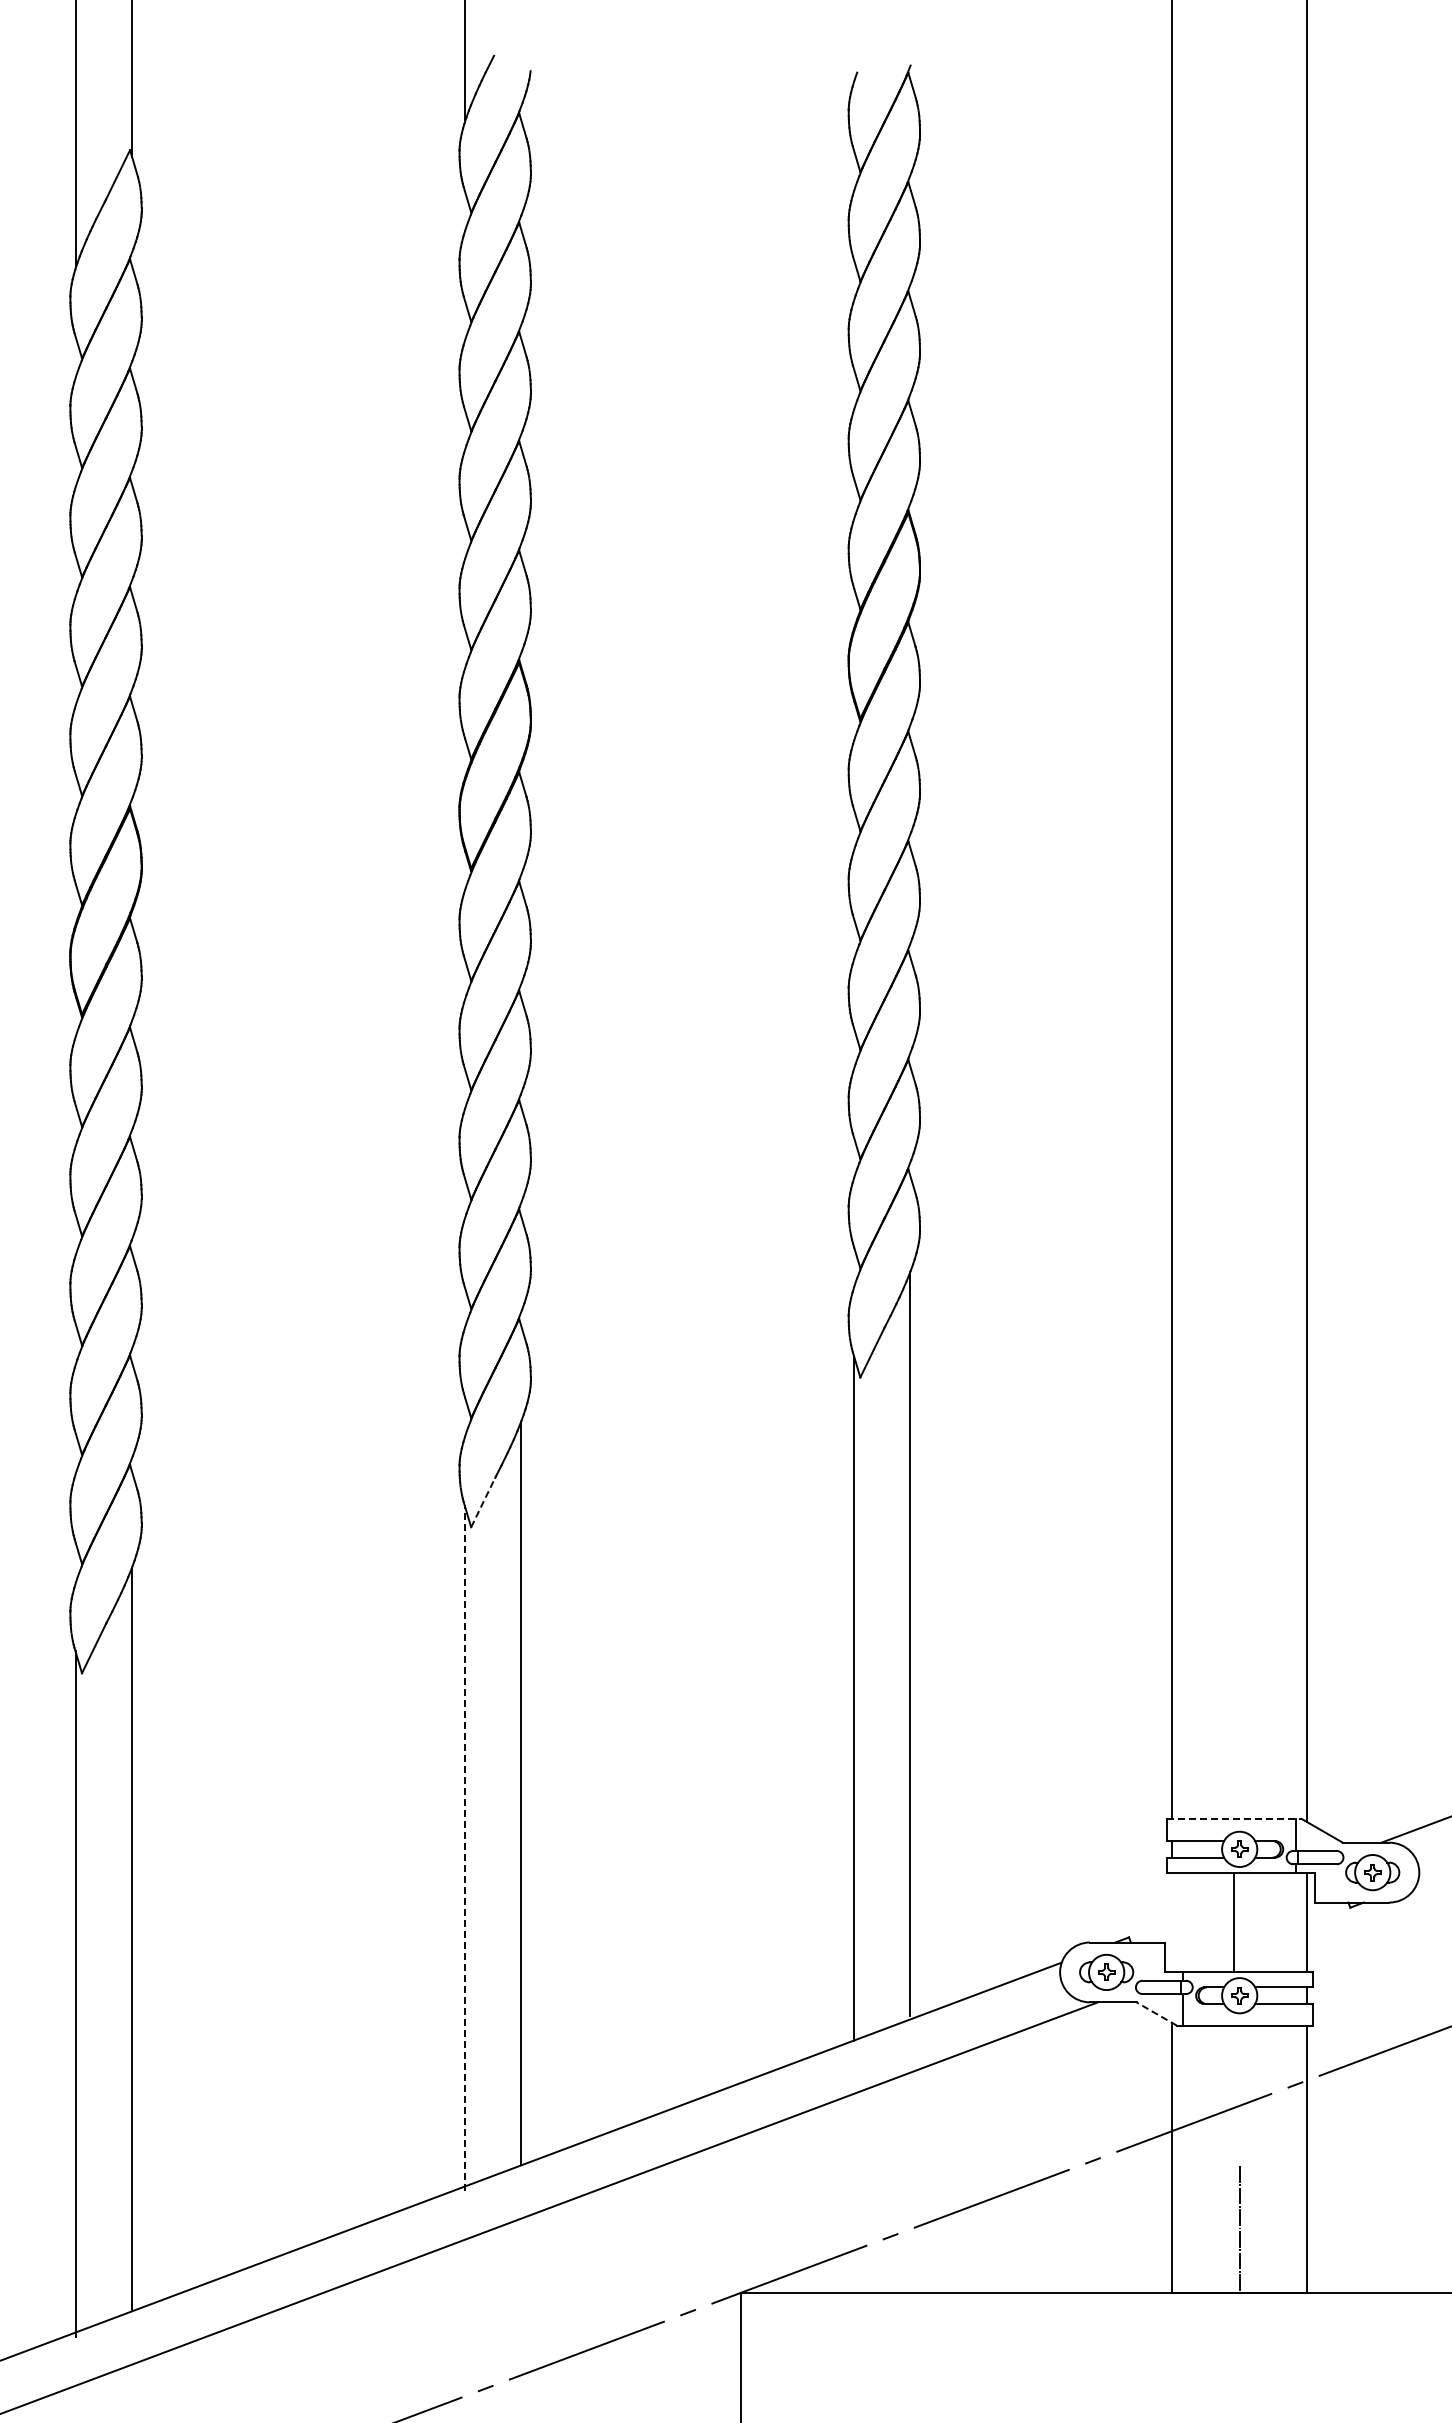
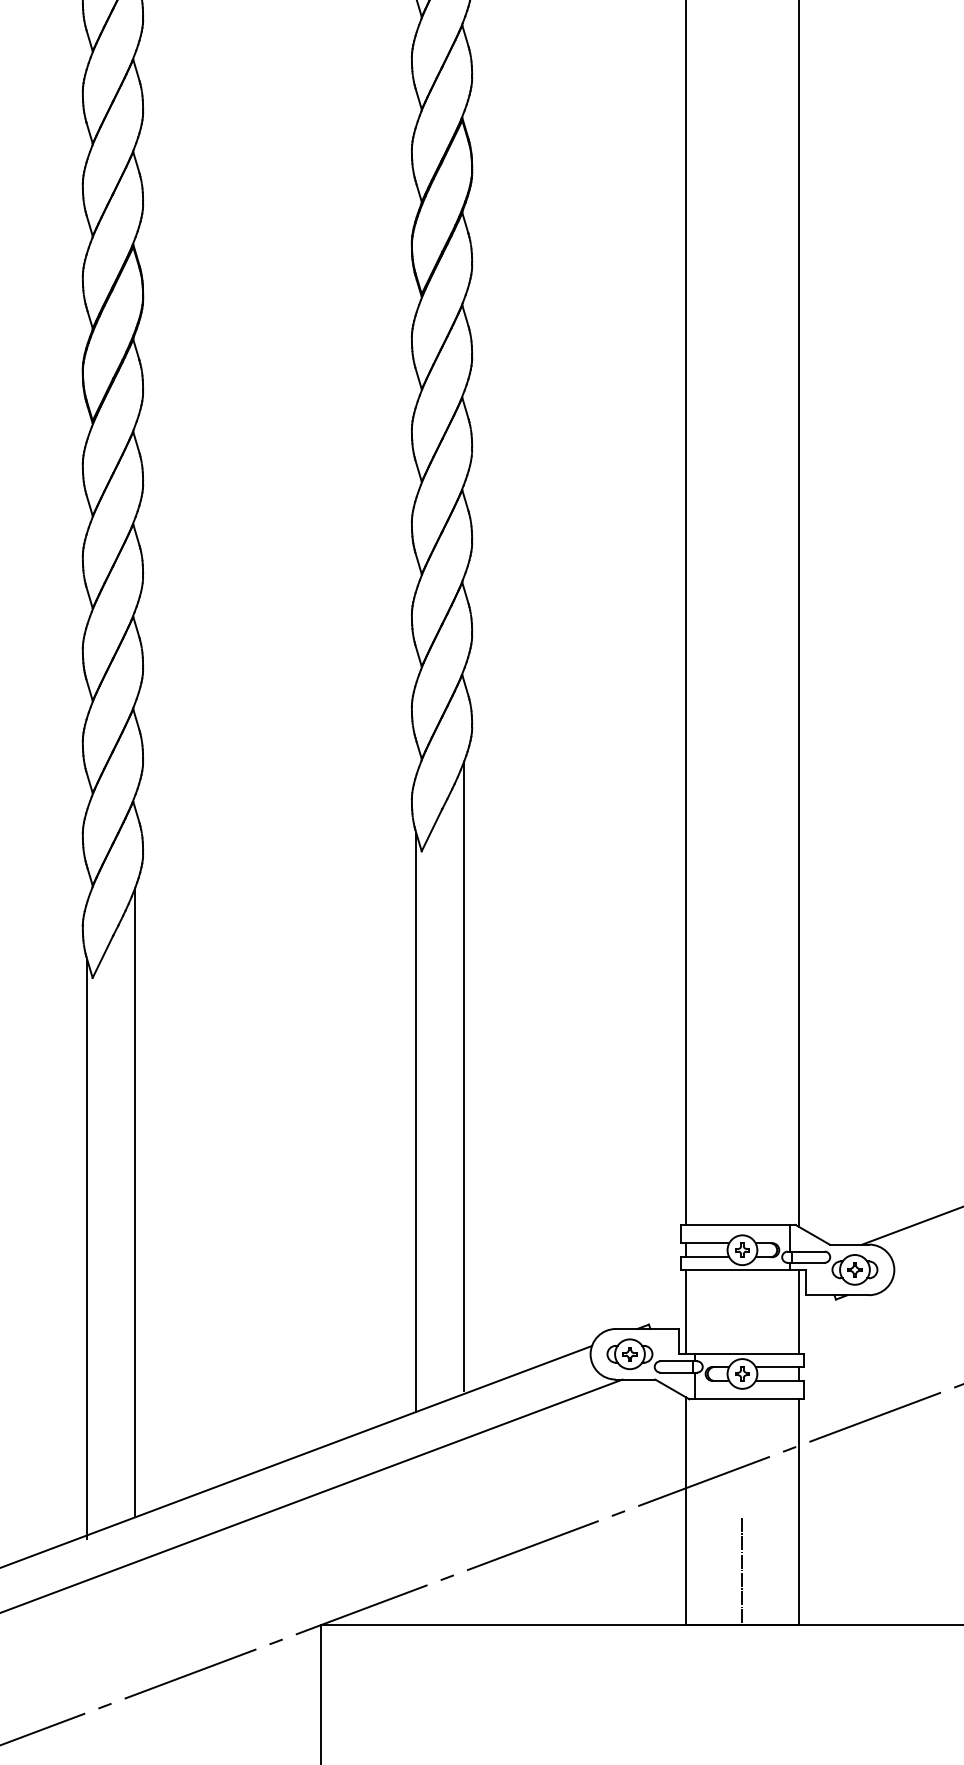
line: (483, 1502) -> (103, 956), dashed -> solid
line: (1234, 1819) -> (738, 1224), dashed -> solid
line: (464, 1848) -> (87, 1249), dashed -> solid
line: (1234, 1922) -> (685, 1312), moved
line: (1156, 2013) -> (672, 1389), dashed -> solid

